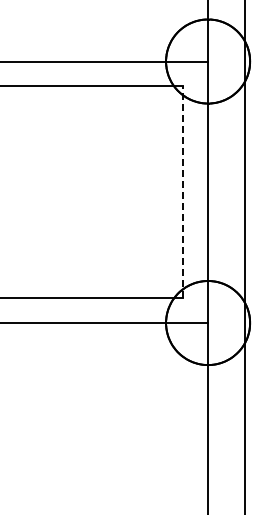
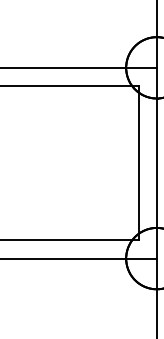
line: (183, 192) -> (138, 163), dashed -> solid

